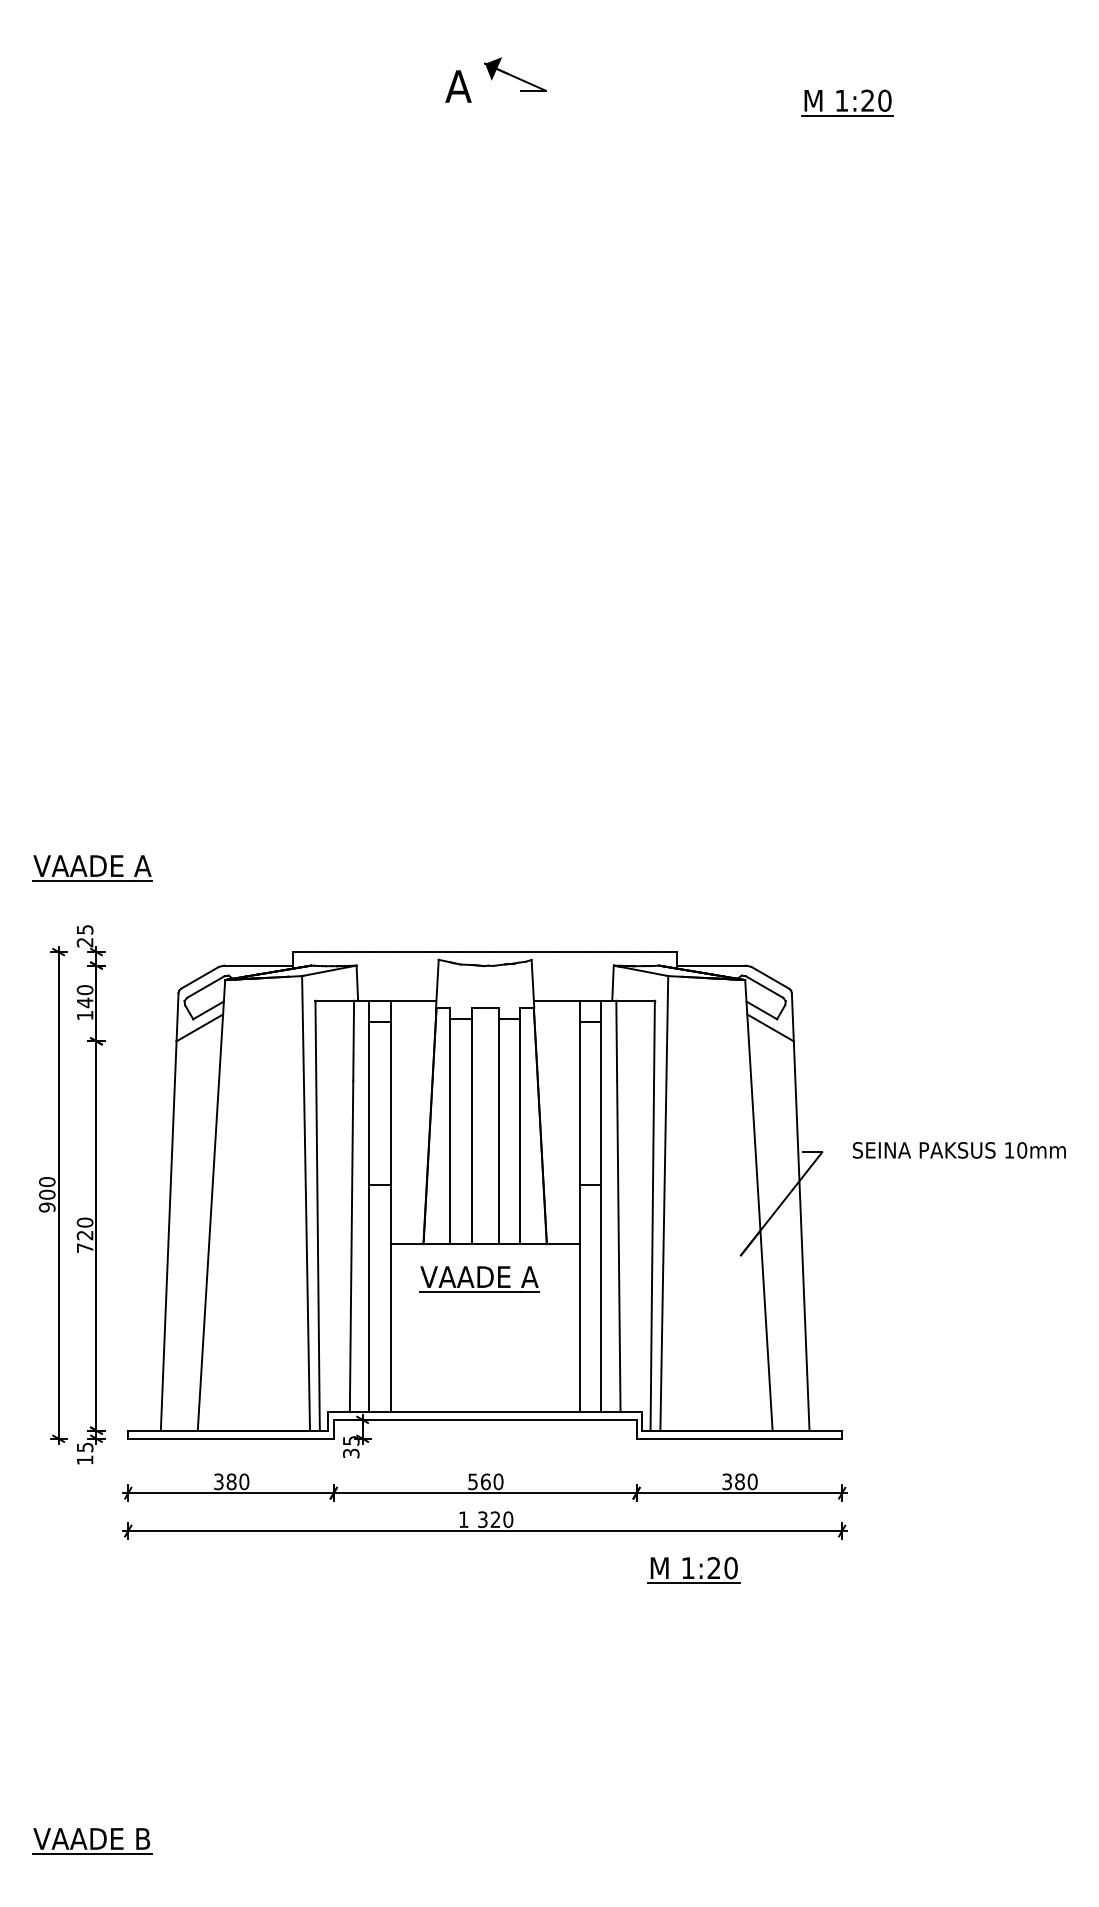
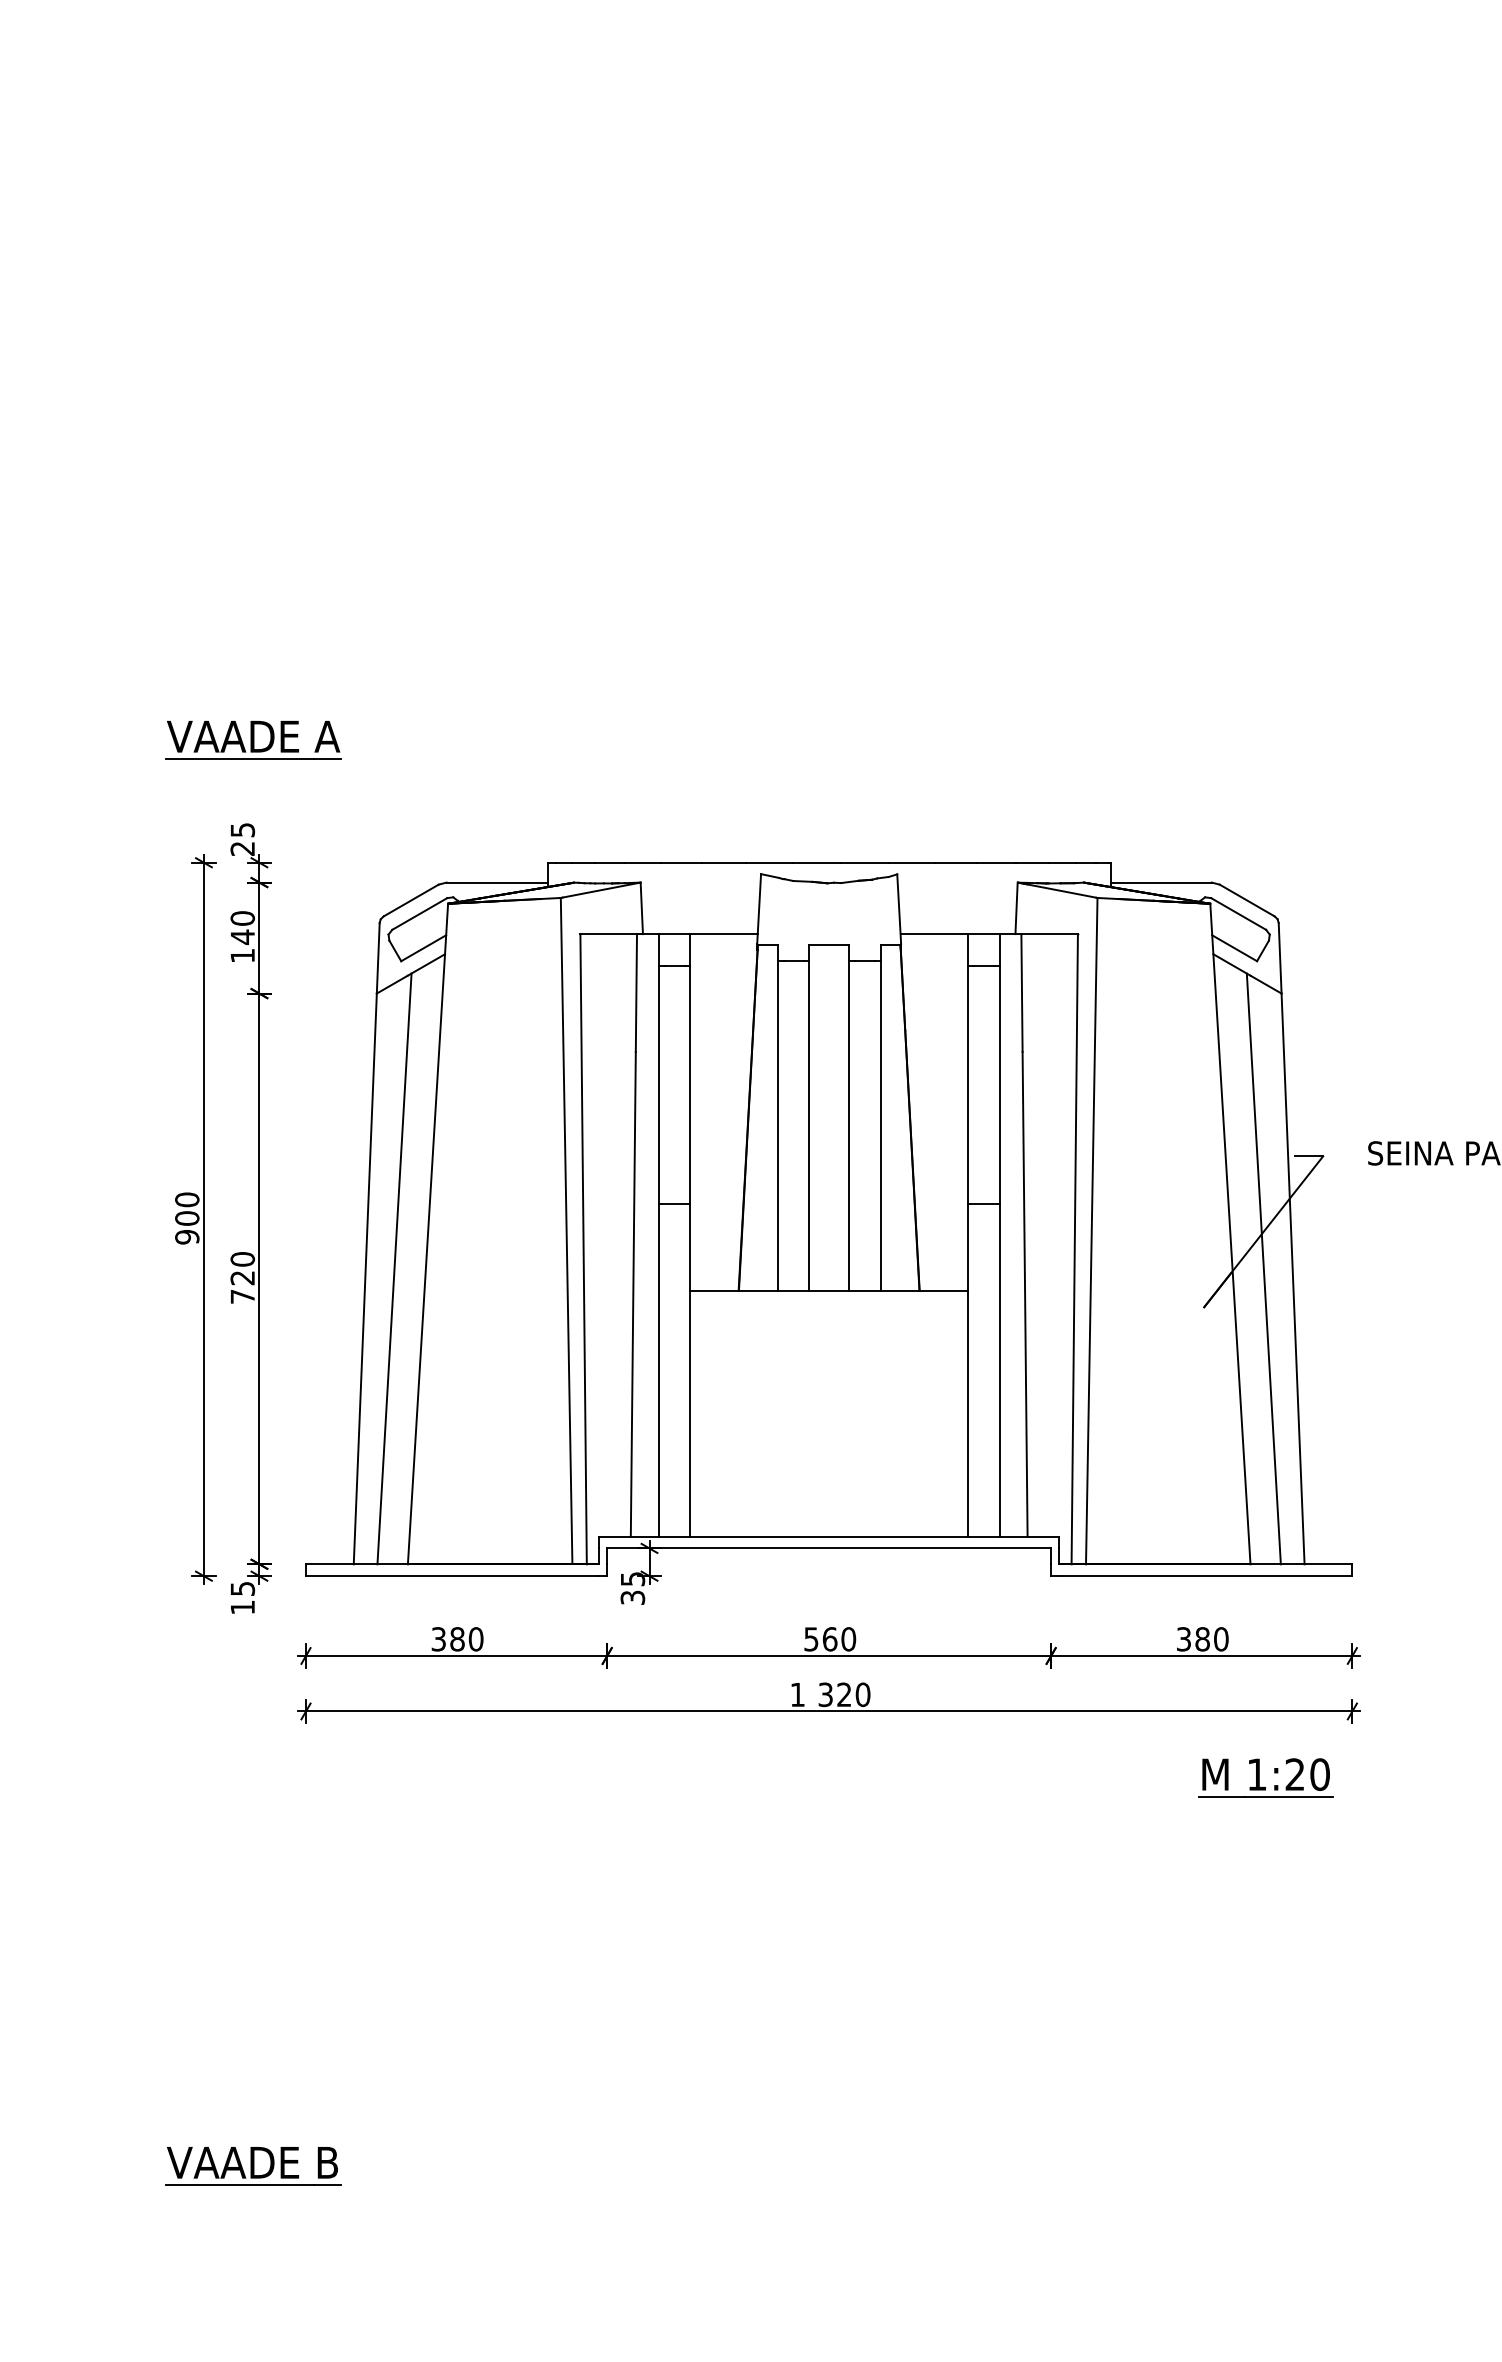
line: (188, 1228) -> (394, 1267), added
line: (781, 1228) -> (1263, 1267), added
part: (479, 1279) -> (820, 1342), removed
part: (693, 1570) -> (1264, 1778), moved

